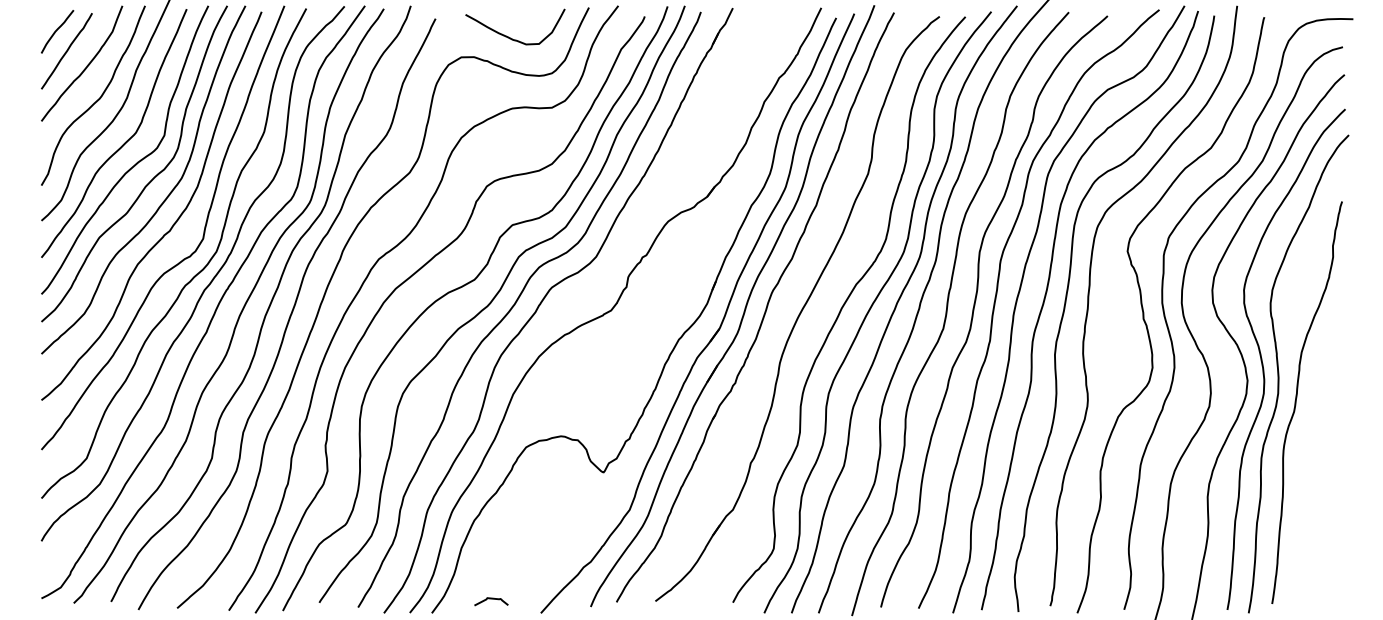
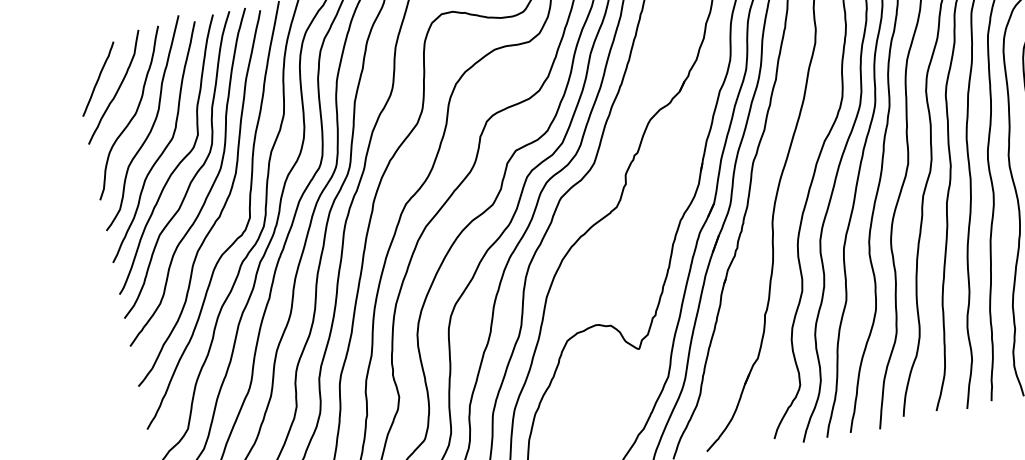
curve: (57, 30) -> (86, 62), removed

